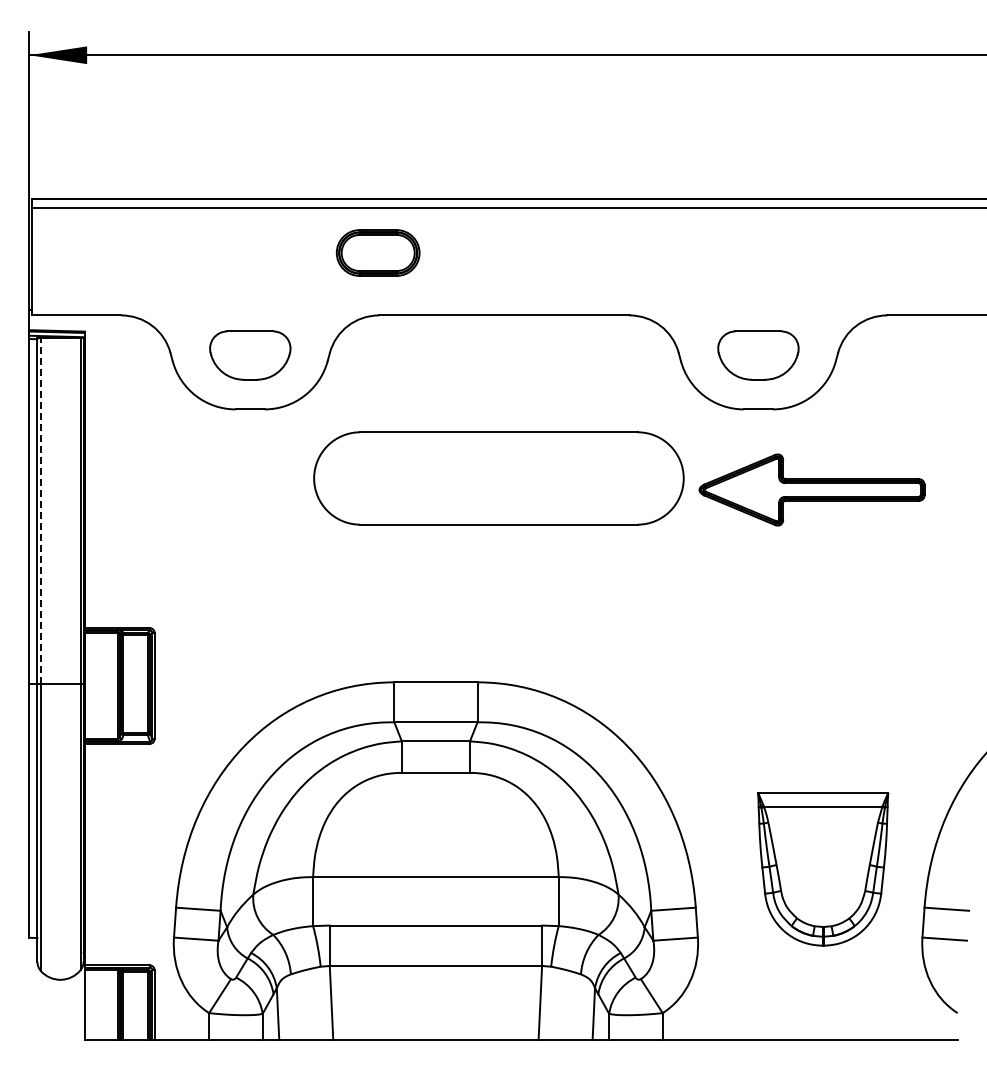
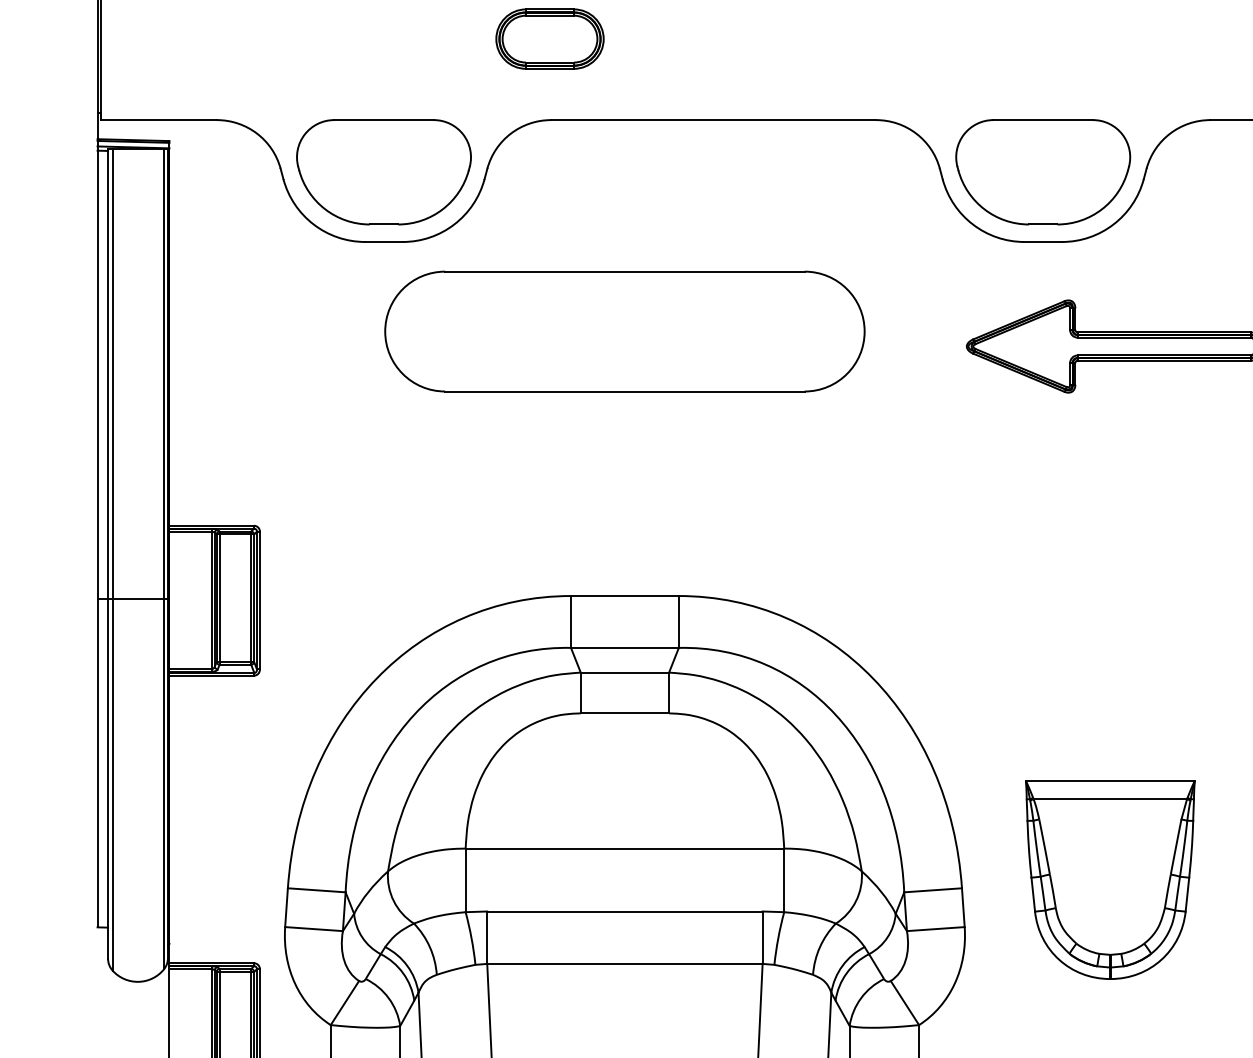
part: (250, 355) -> (384, 172), size x1.67
part: (758, 355) -> (1043, 172), size x1.67
part: (498, 478) -> (624, 331), moved
line: (41, 510) -> (113, 373), dashed -> solid
part: (823, 869) -> (1110, 880), moved

